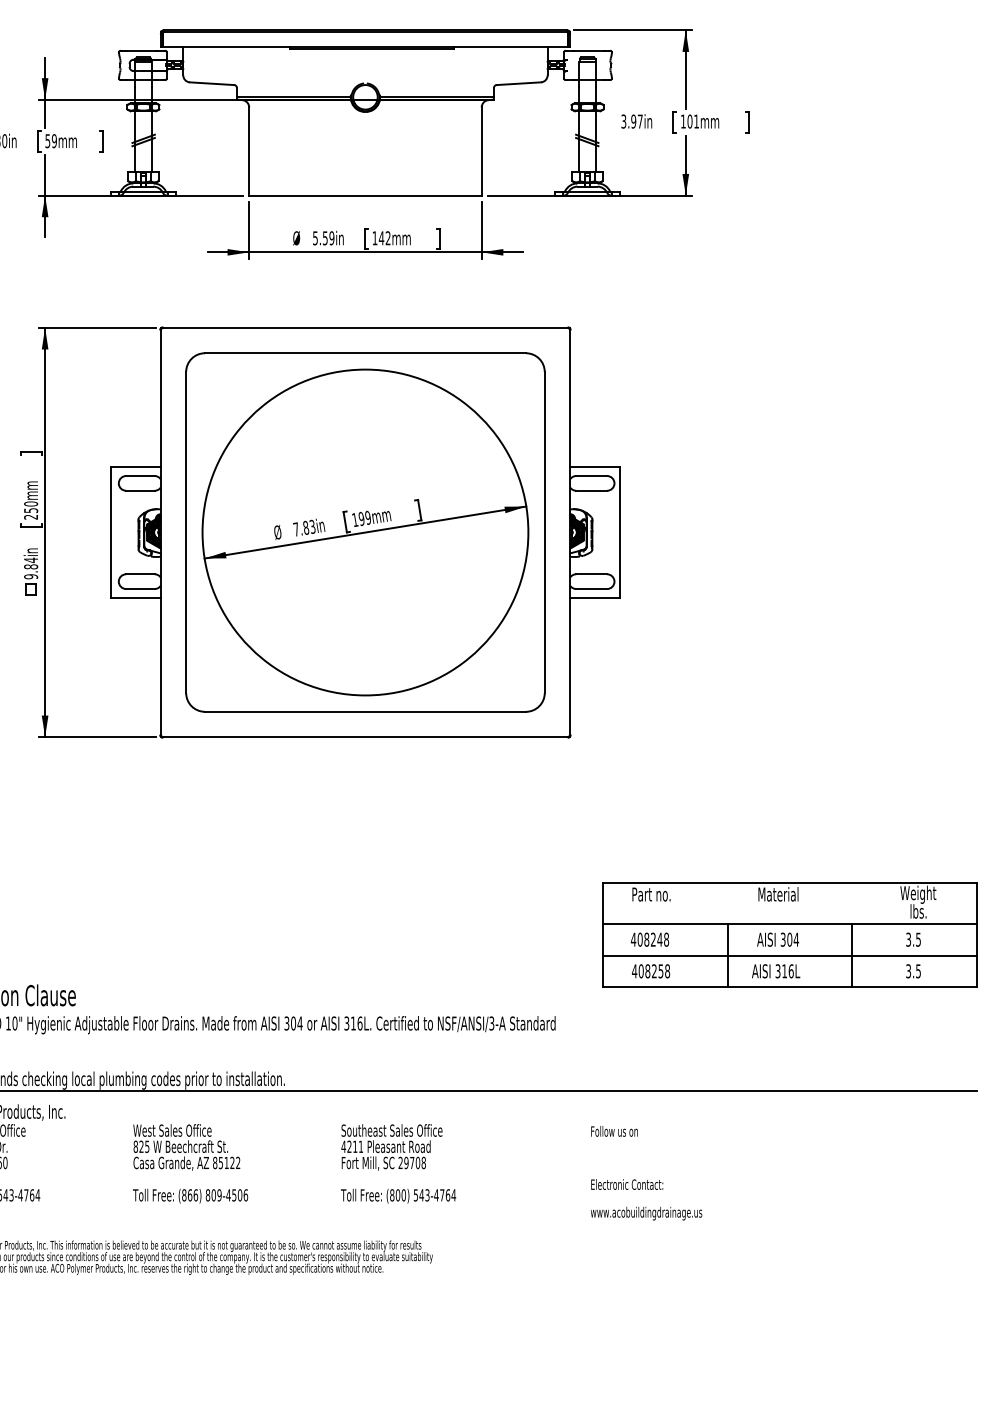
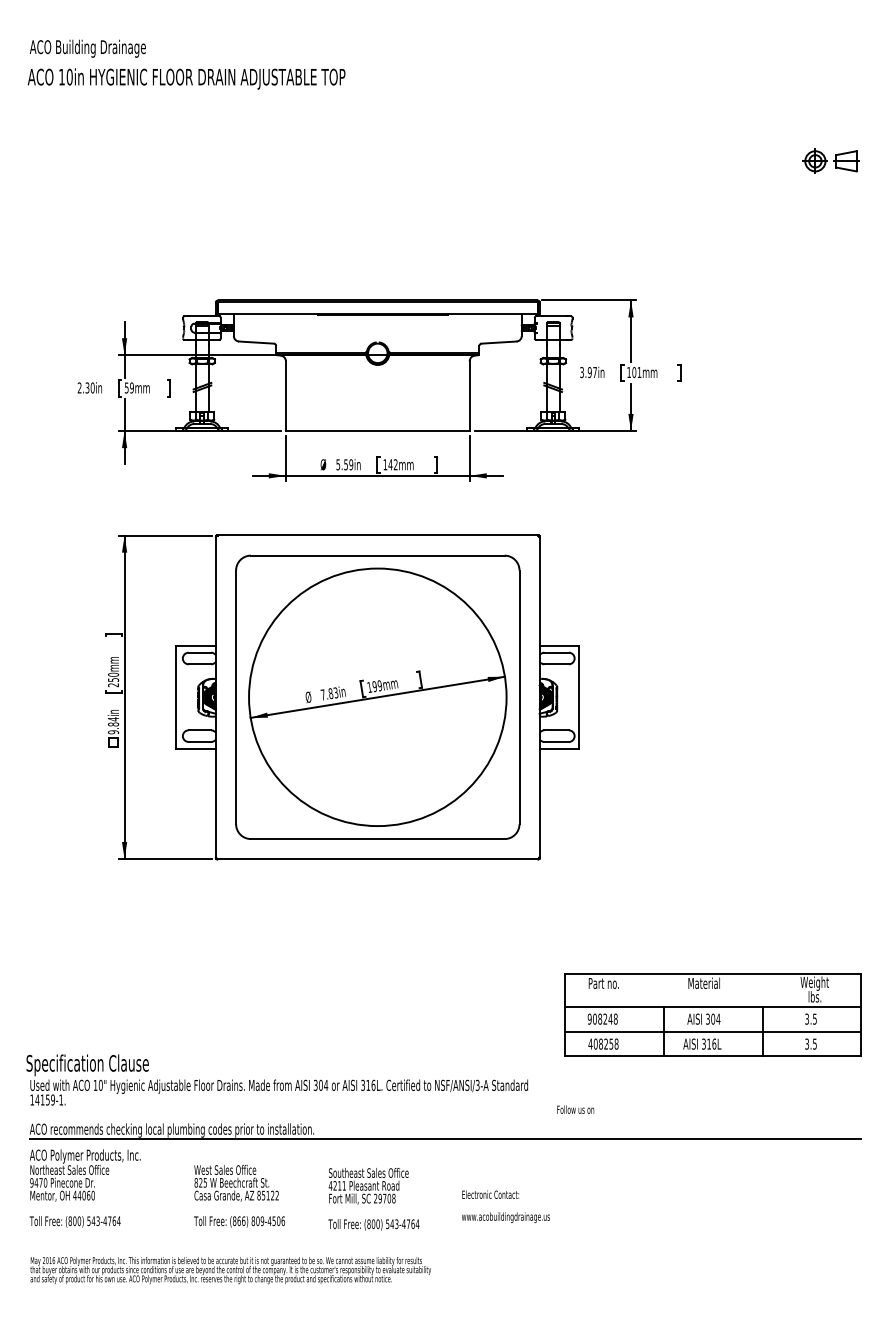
text: (633, 938) -> (589, 1018), 408248 -> 908248
text: (614, 1131) -> (575, 1109), moved
text: (397, 1164) -> (373, 1199), moved
text: (645, 1199) -> (505, 1206), moved

